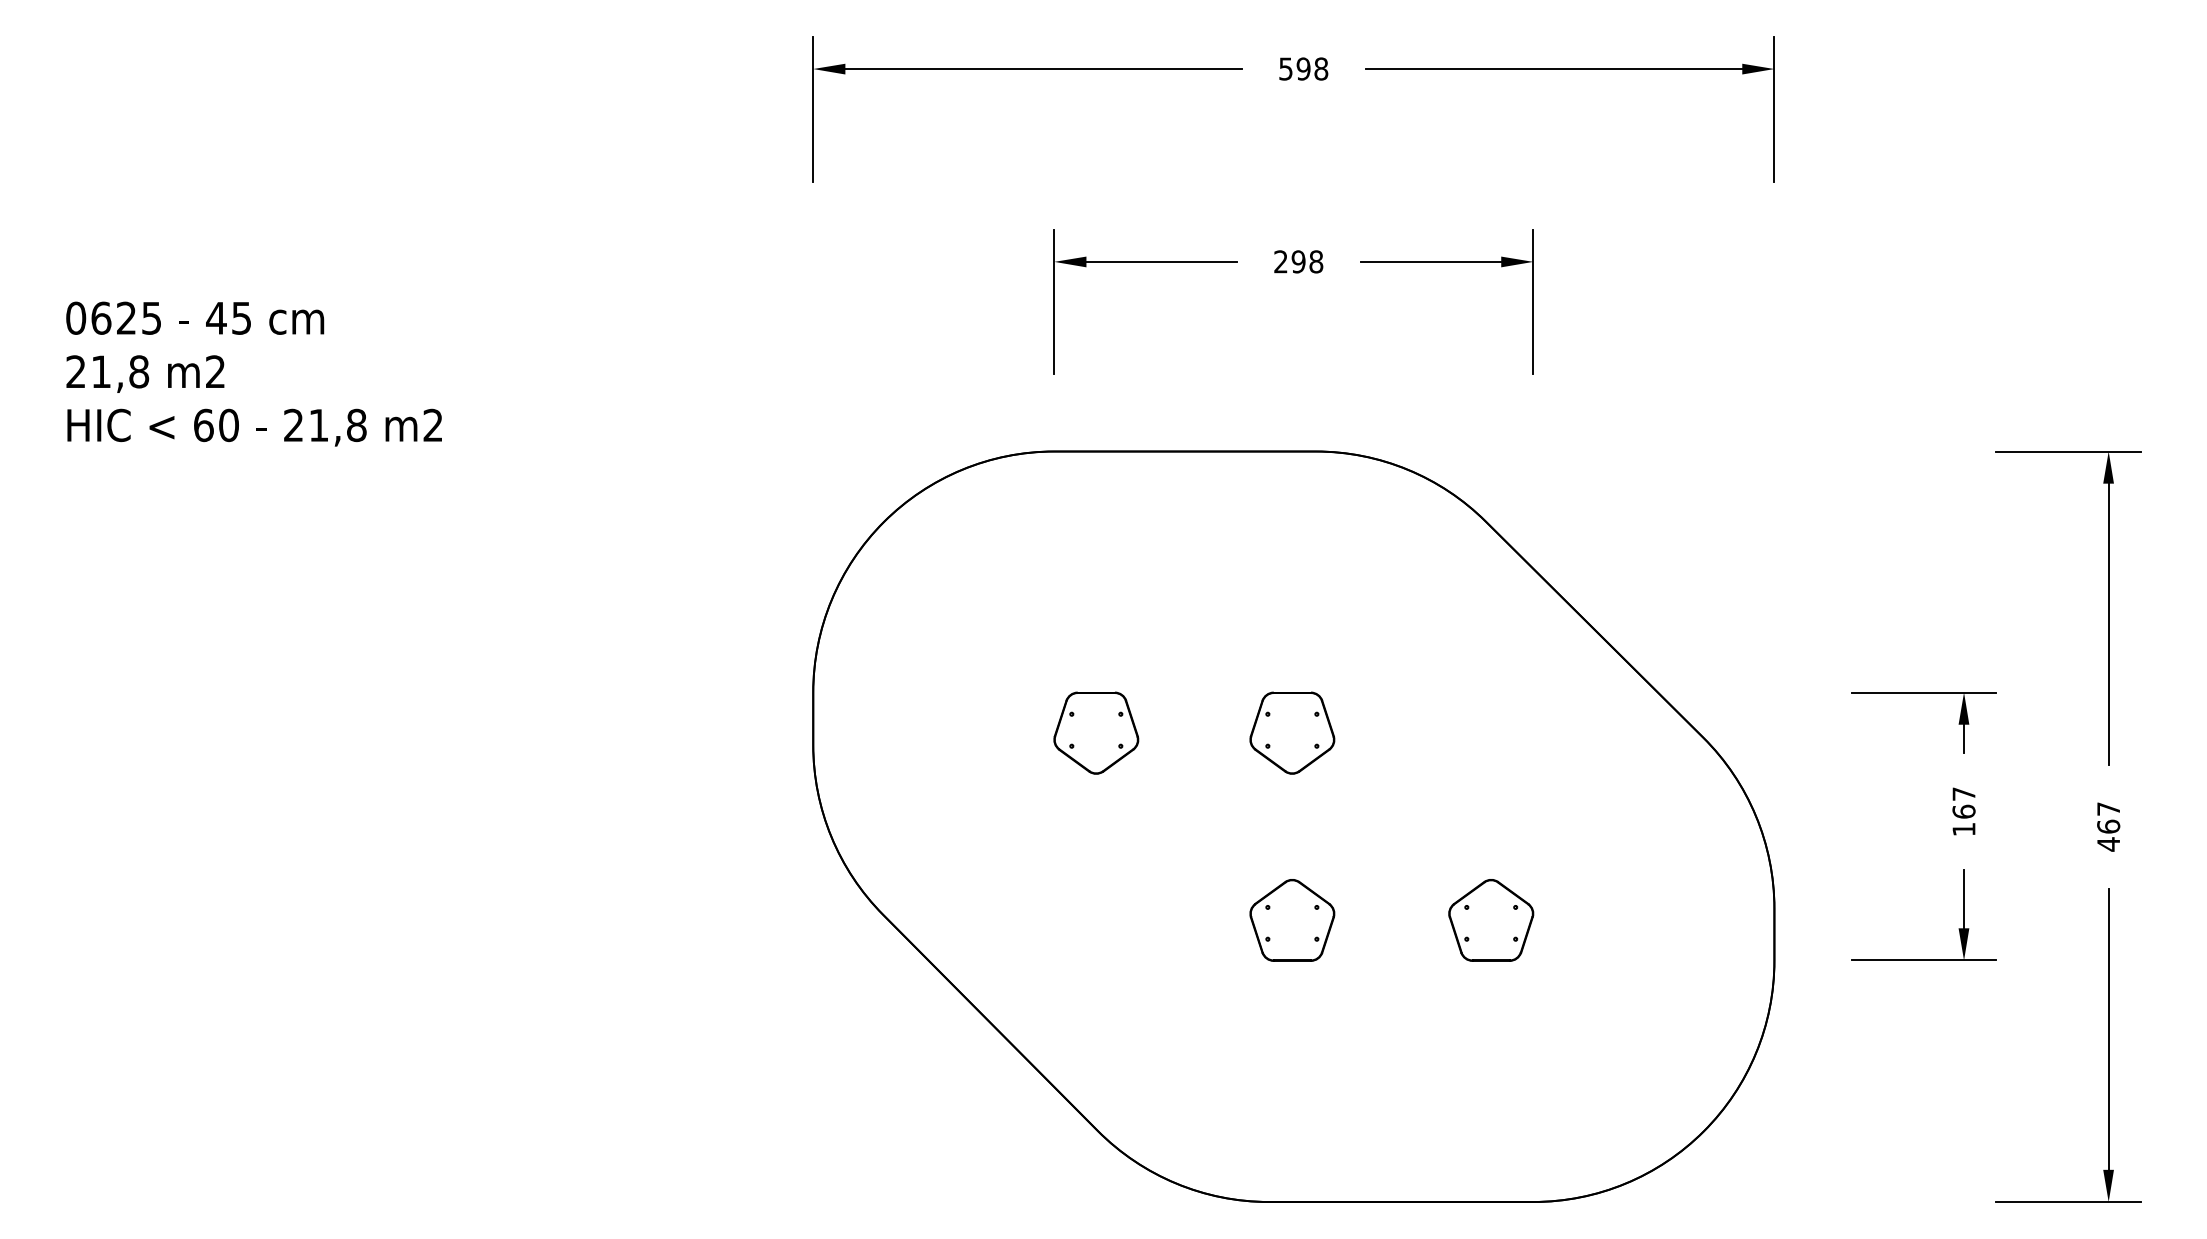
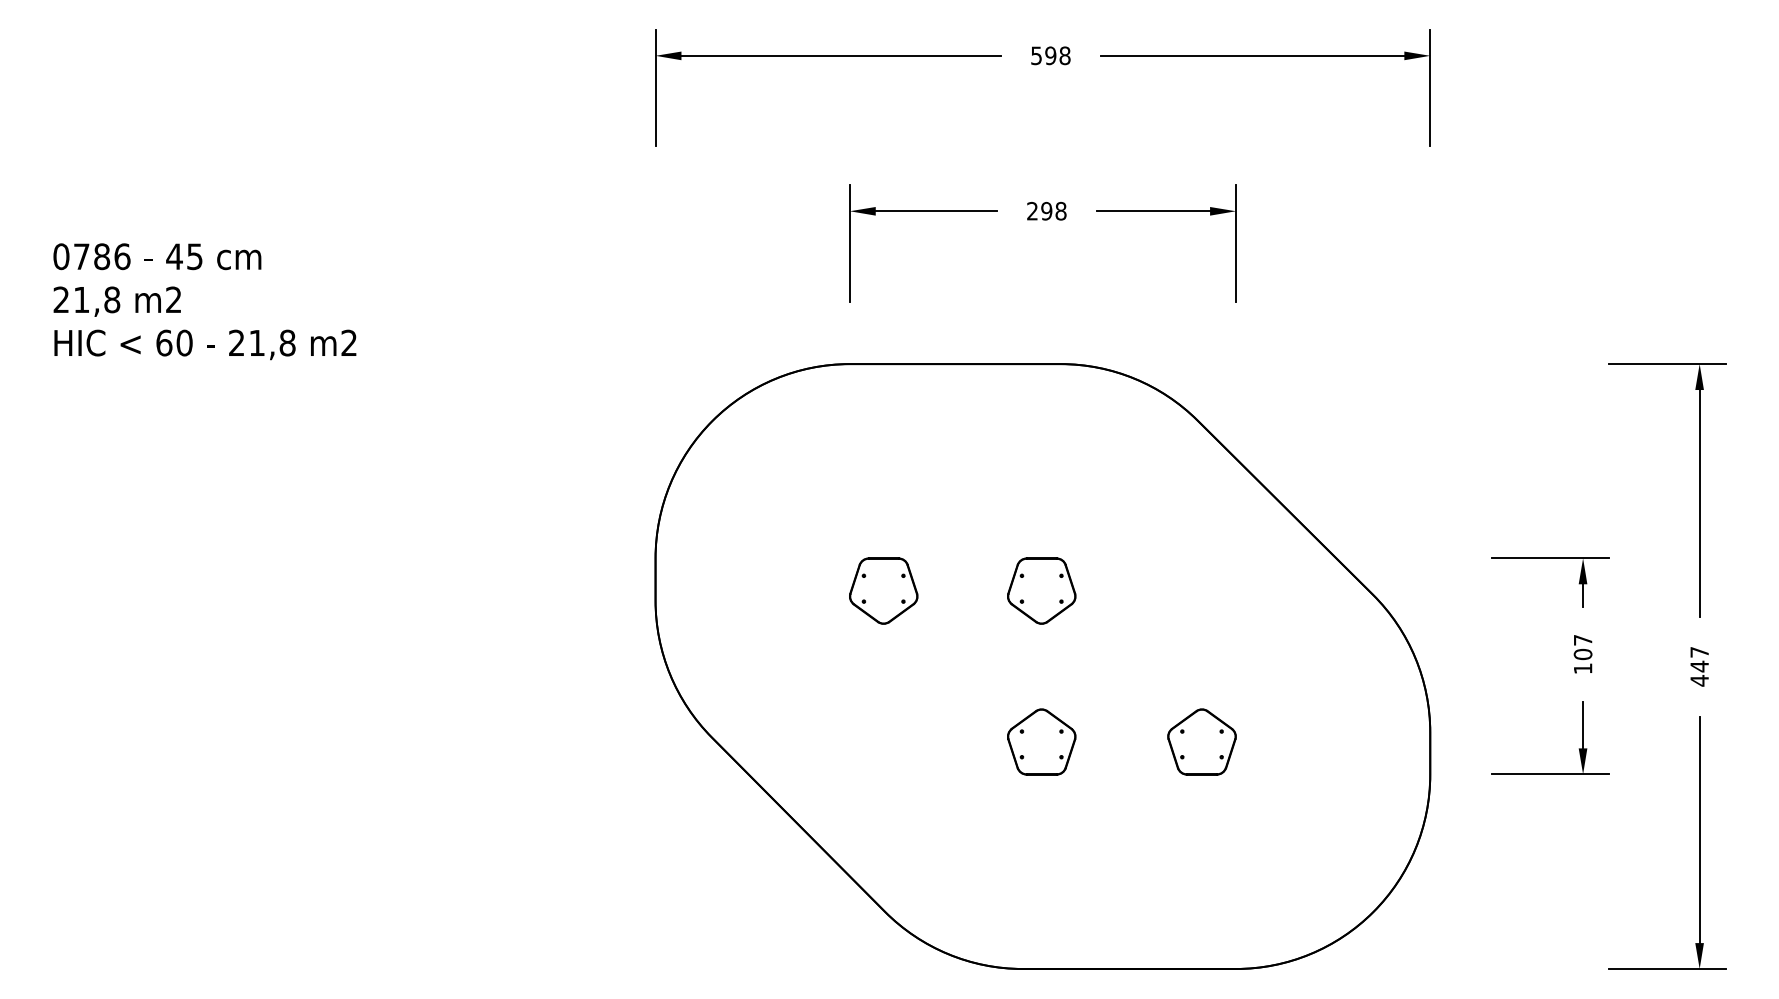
text: (126, 317) -> (102, 256), 0625 -> 0786
text: (1963, 811) -> (1582, 654), 167 -> 107
text: (2108, 826) -> (1699, 666), 467 -> 447

